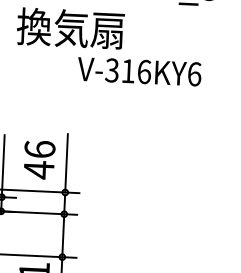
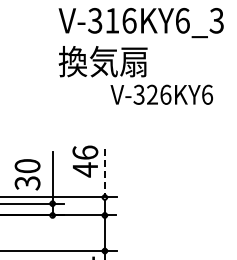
text: (128, 70) -> (152, 94), V-316KY6 -> V-326KY6
text: (39, 159) -> (85, 161), moved
line: (66, 163) -> (104, 173), solid -> dashed

